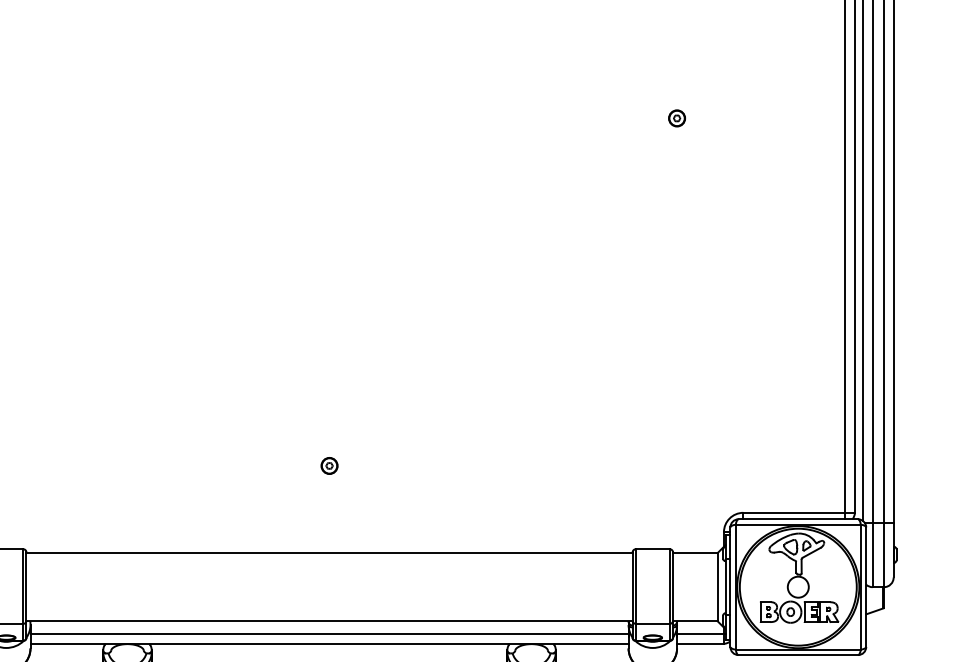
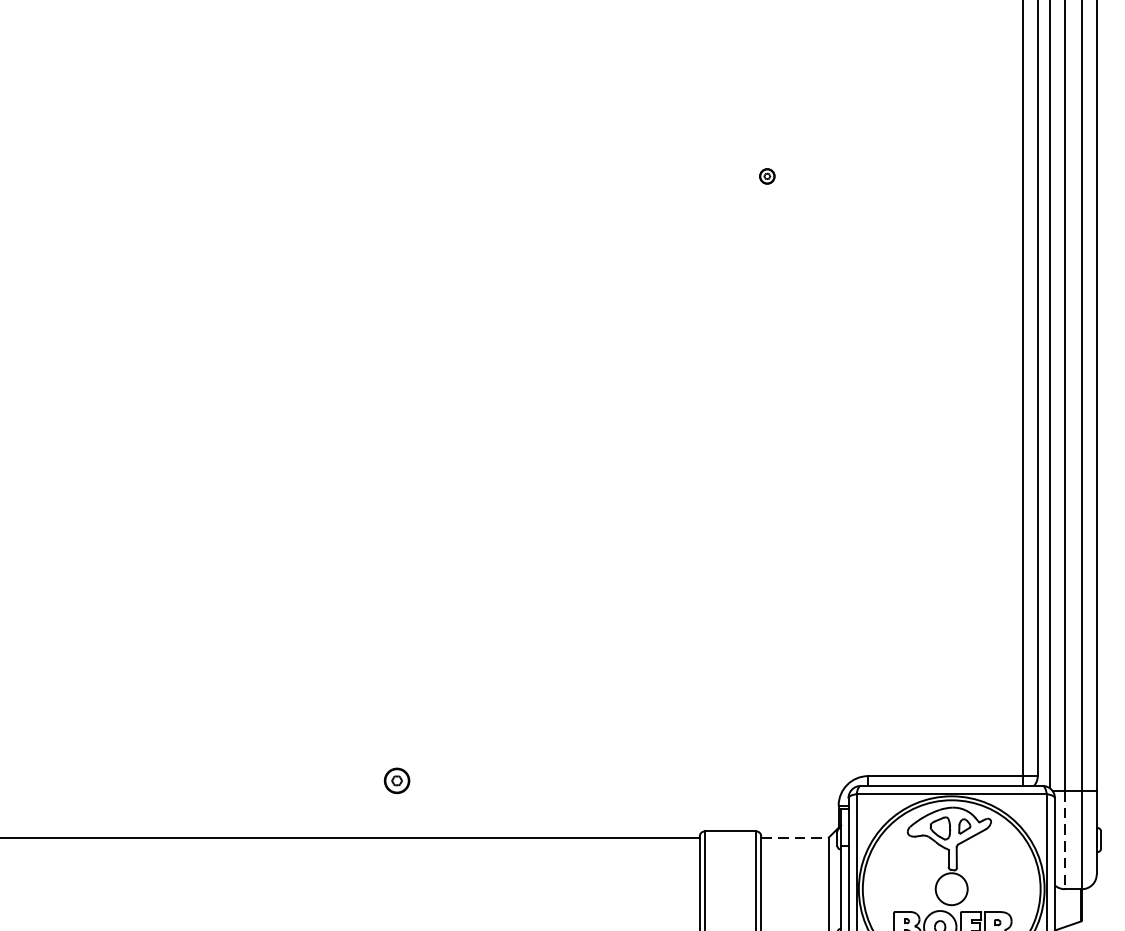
part: (676, 118) -> (766, 176), size x0.6
part: (329, 465) -> (396, 780), moved
line: (695, 553) -> (795, 837), solid -> dashed
line: (872, 555) -> (1064, 841), solid -> dashed

